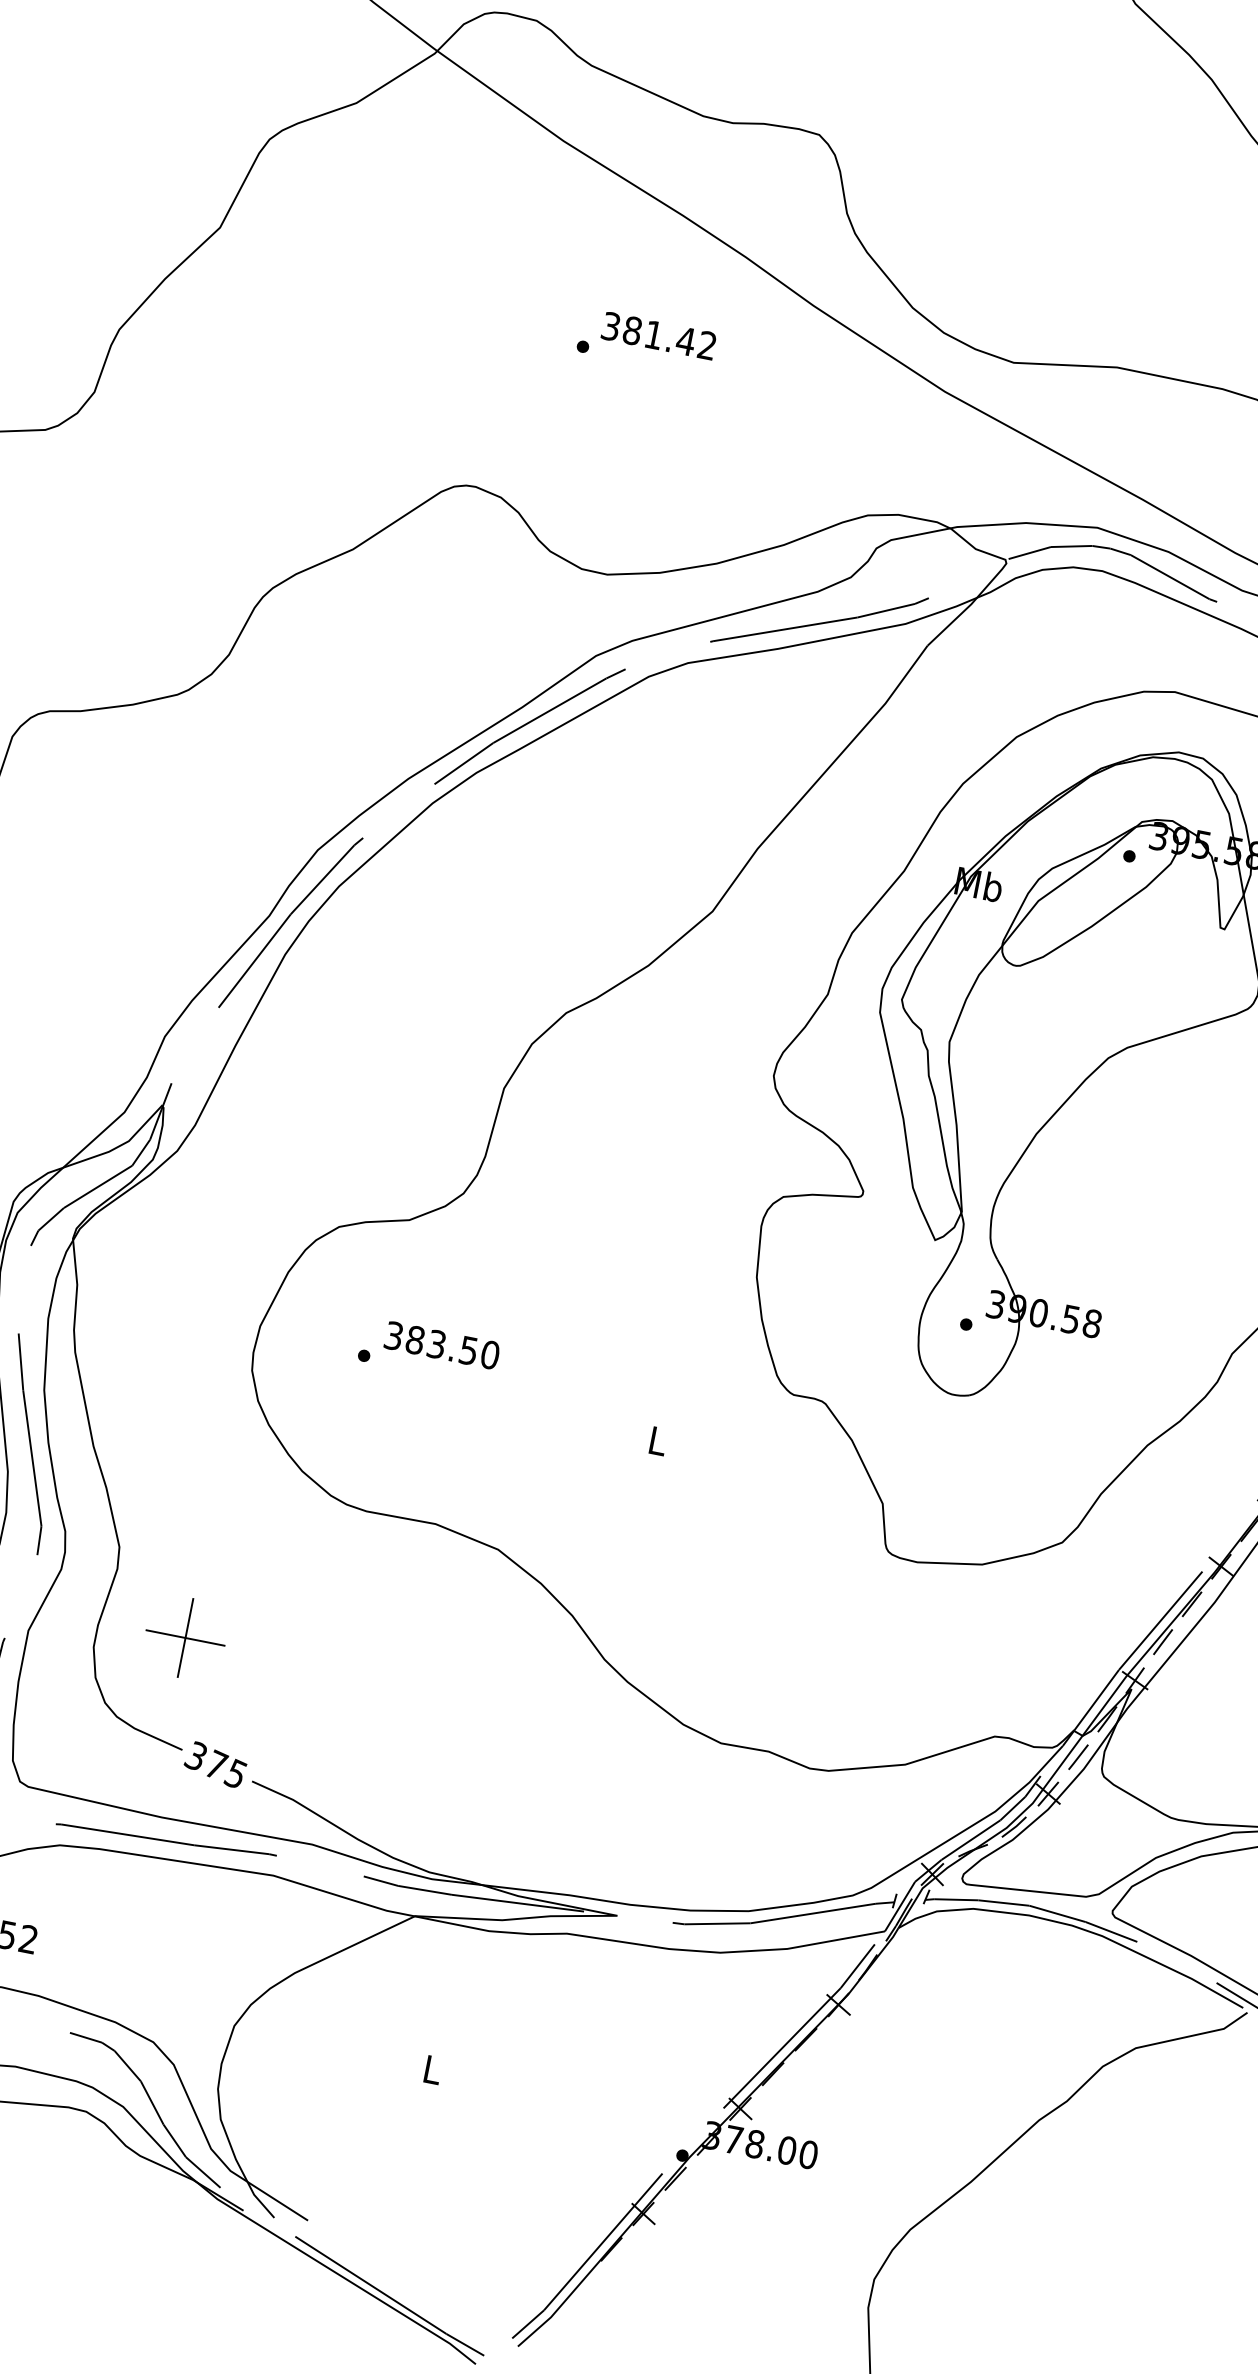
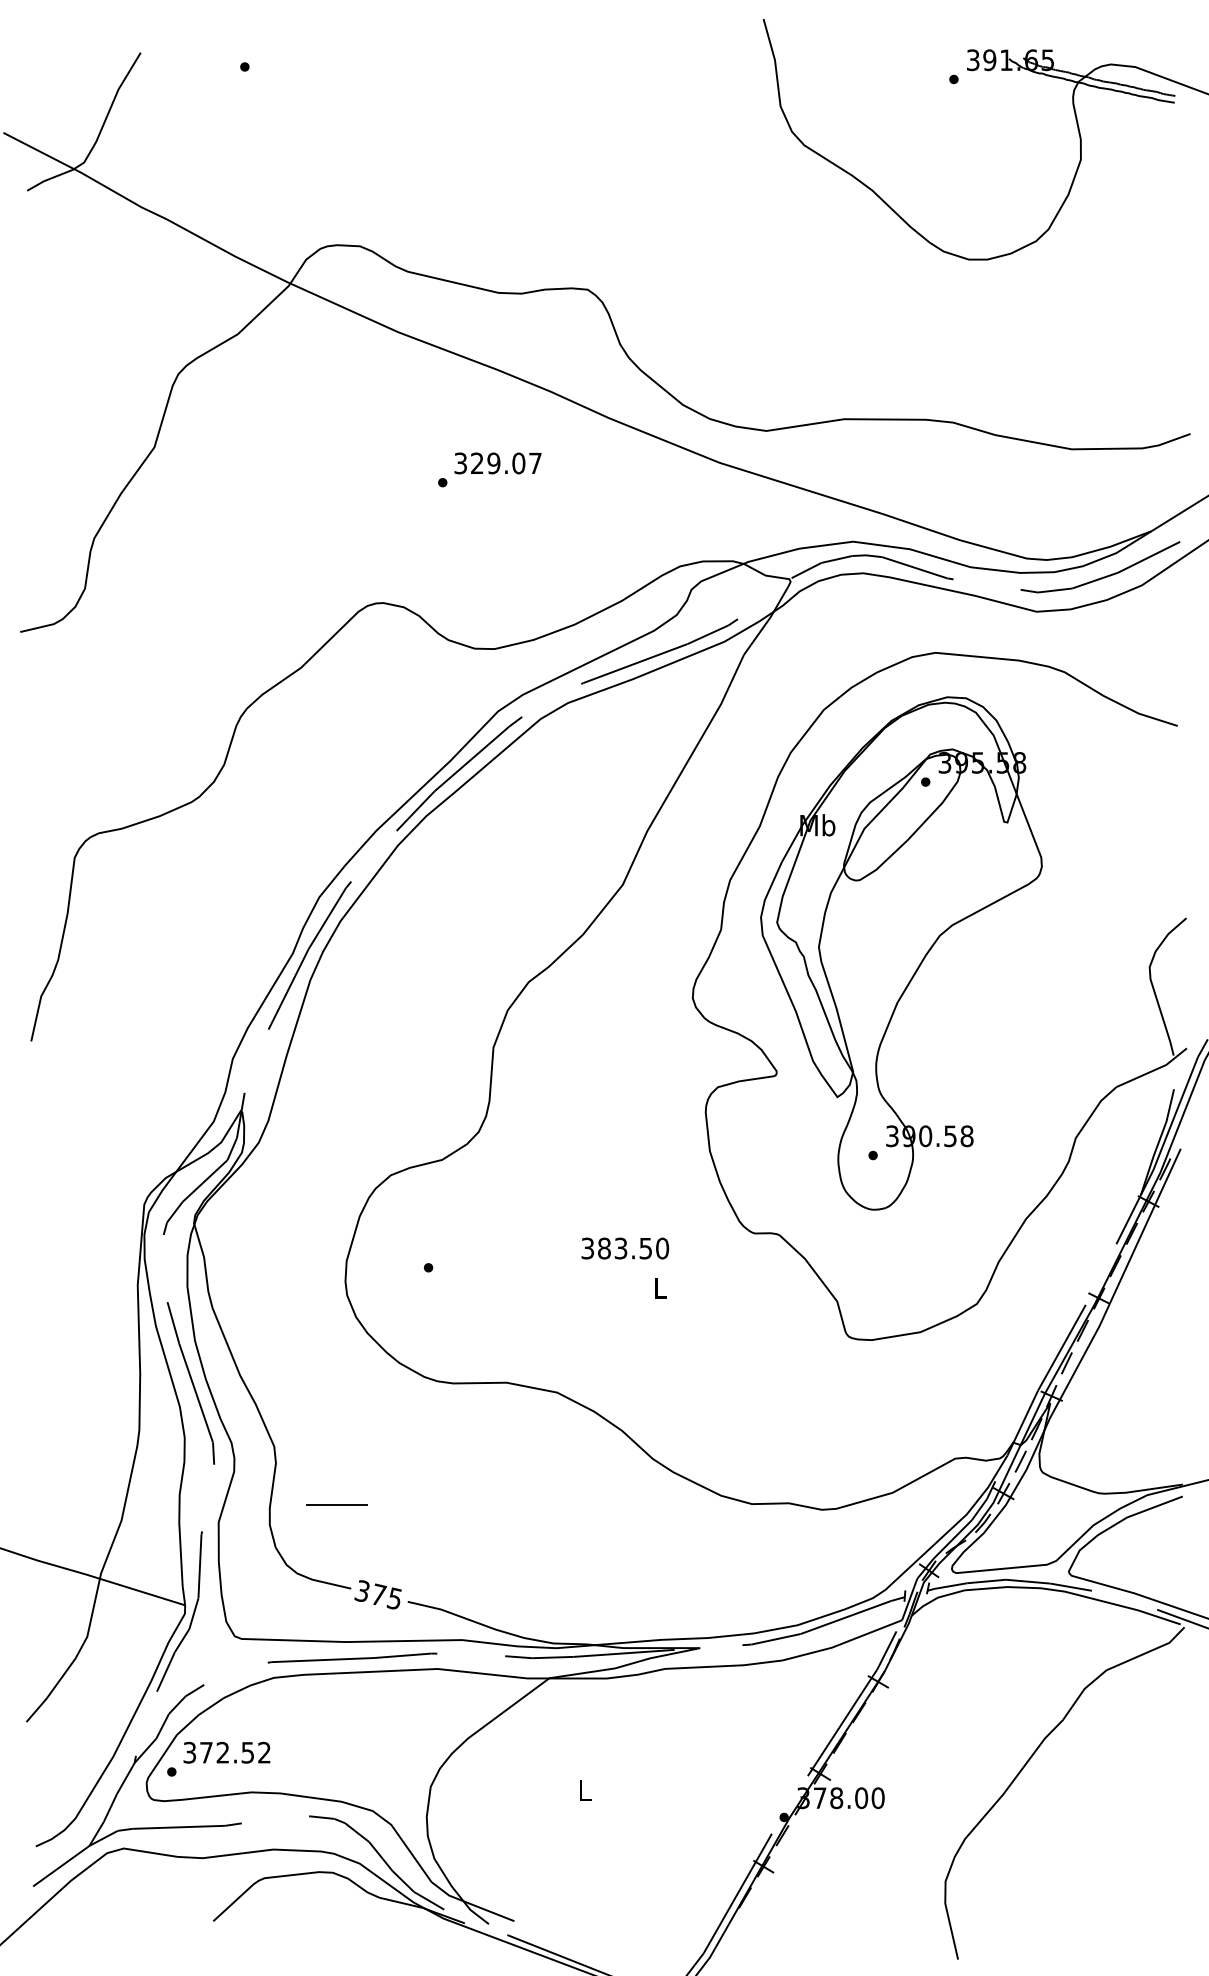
text: (670, 338) -> (506, 463), 381.42 -> 329.07
text: (442, 1345) -> (625, 1248), moved
line: (184, 1637) -> (336, 1504), removed

